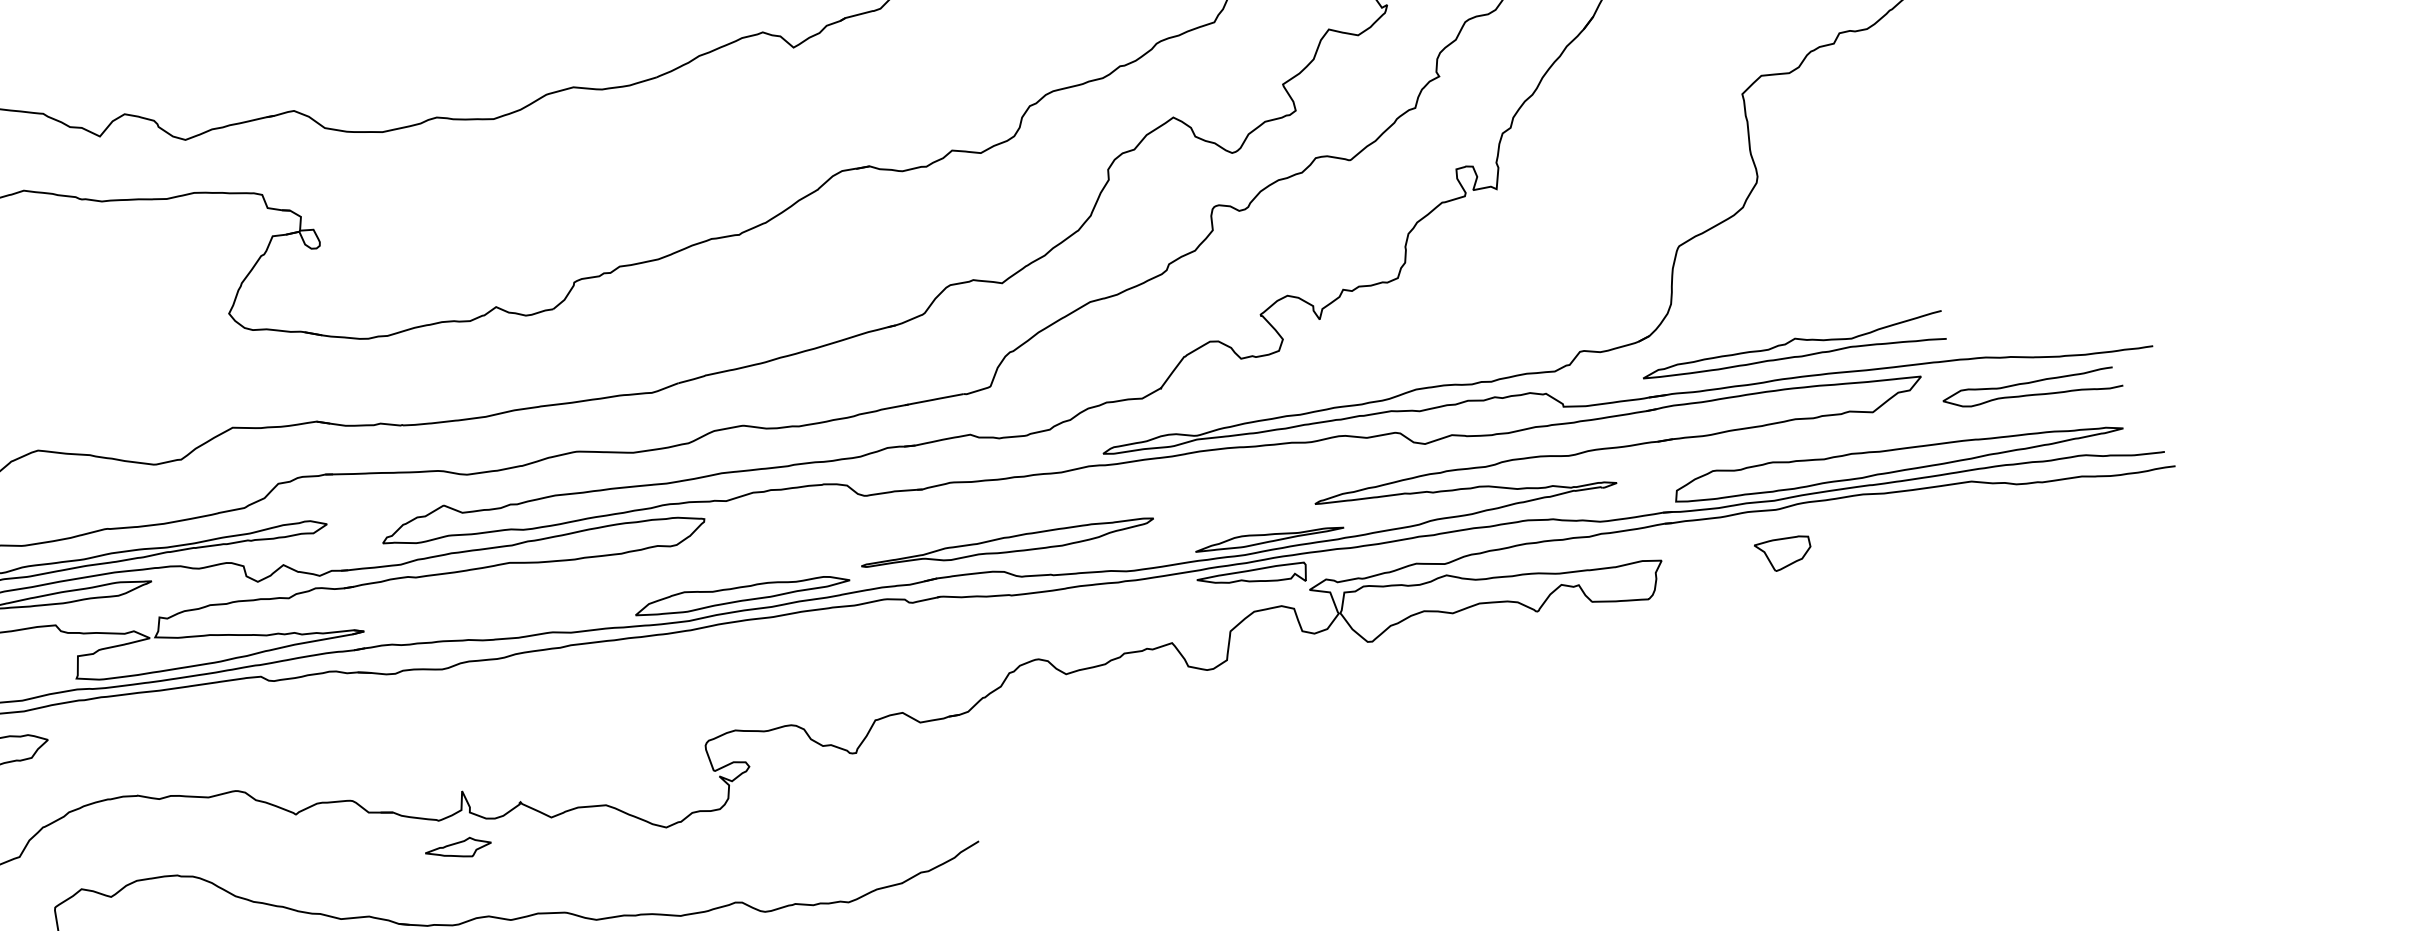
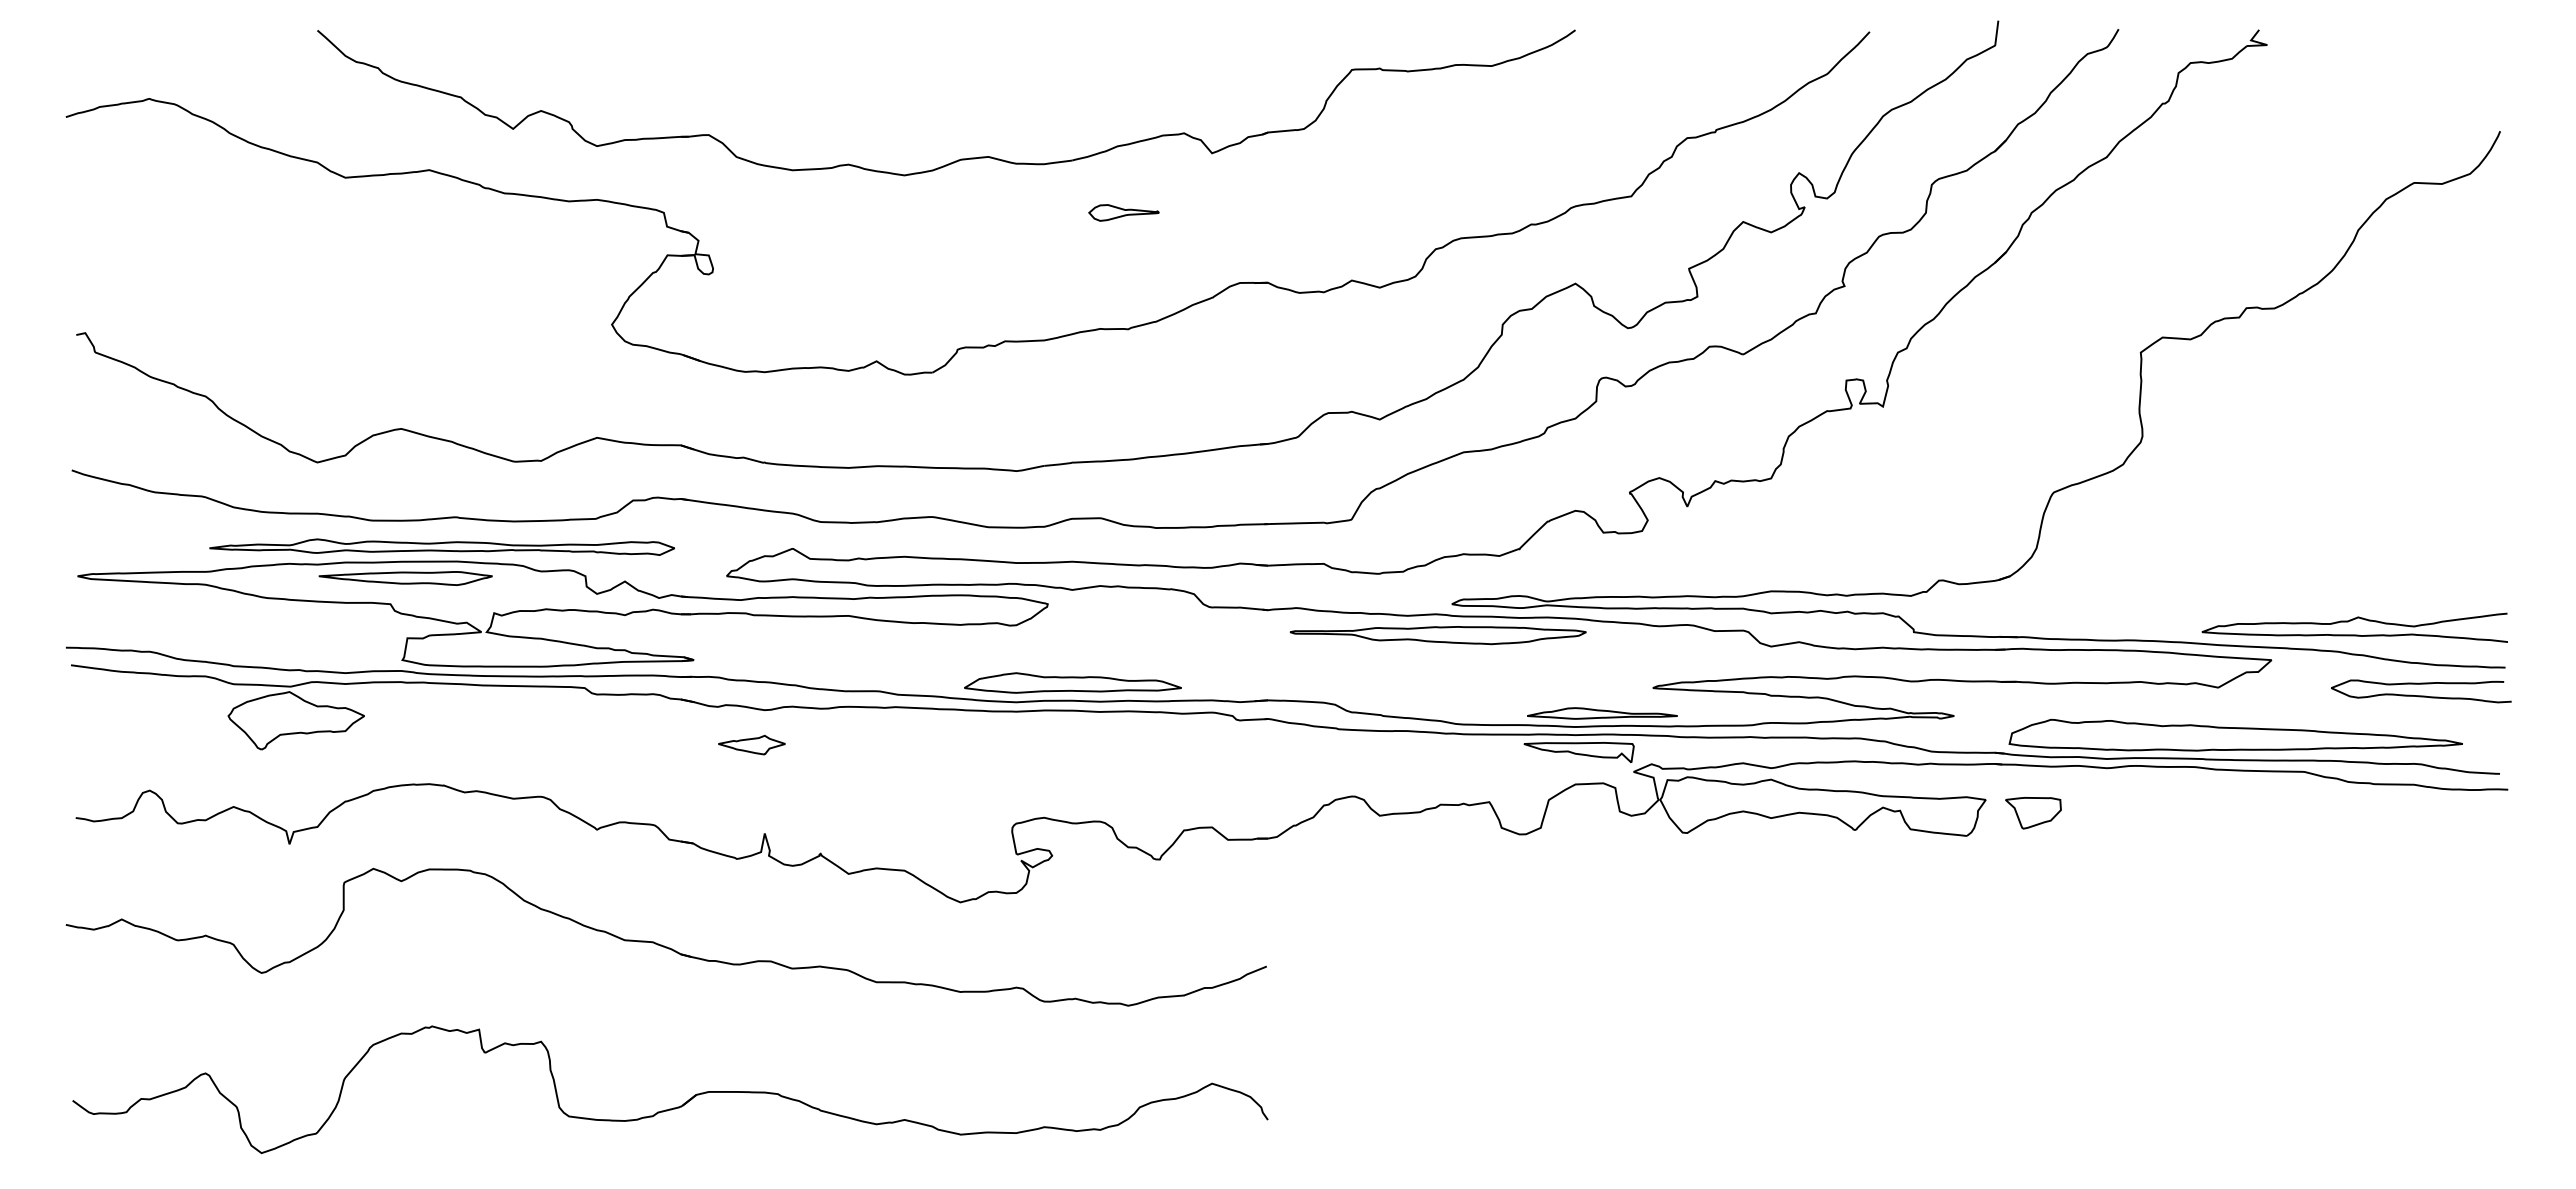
part: (715, 120) -> (1123, 212), added
curve: (1794, 356) -> (2354, 634), moved
curve: (2033, 394) -> (2421, 695), moved
part: (1007, 545) -> (1437, 635), moved
part: (1783, 554) -> (2033, 813), moved
part: (458, 848) -> (751, 744), moved

